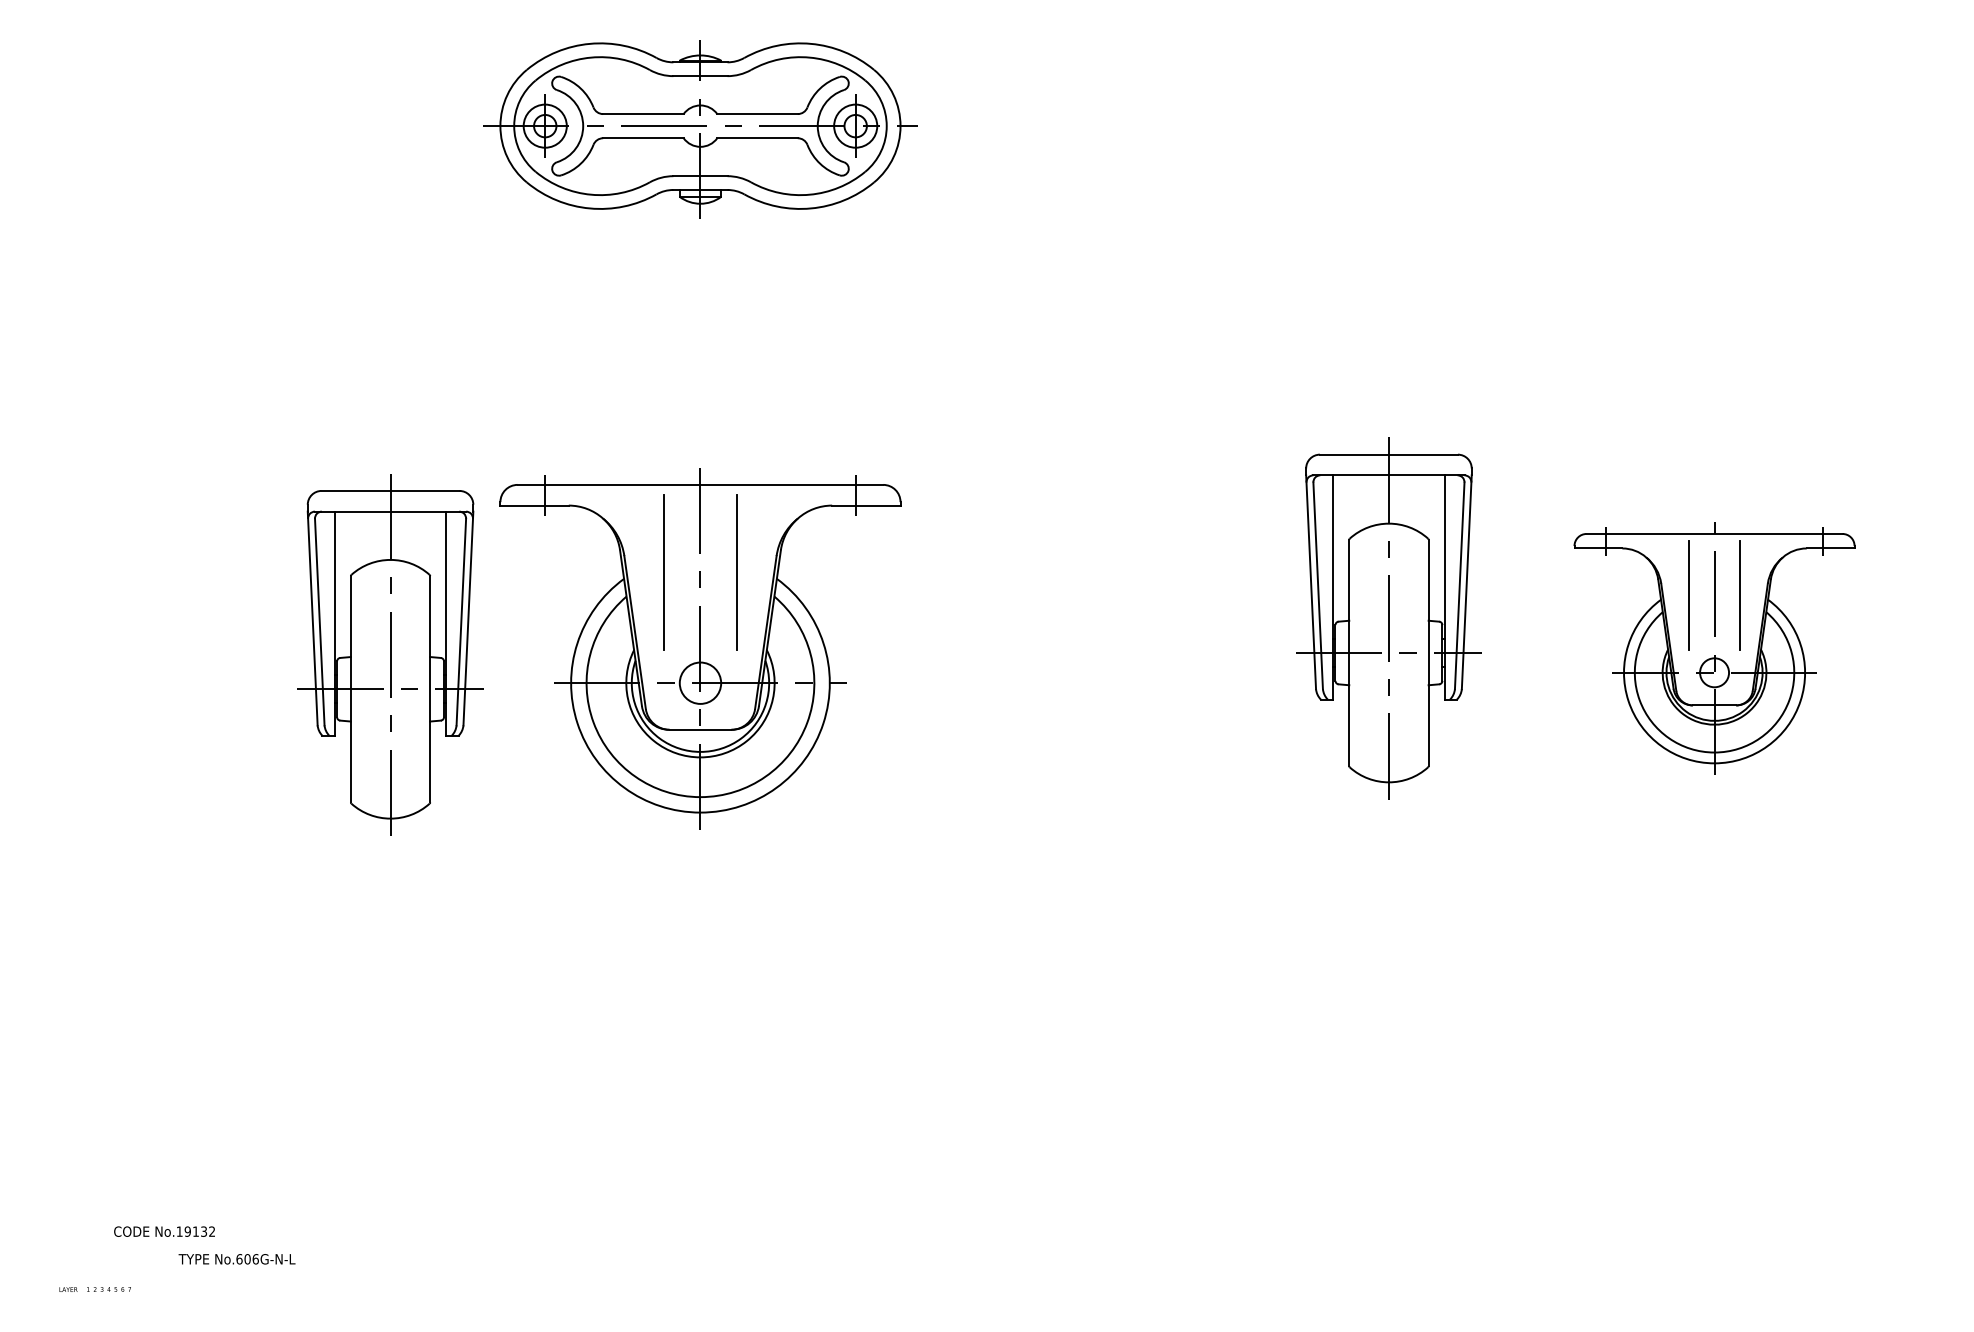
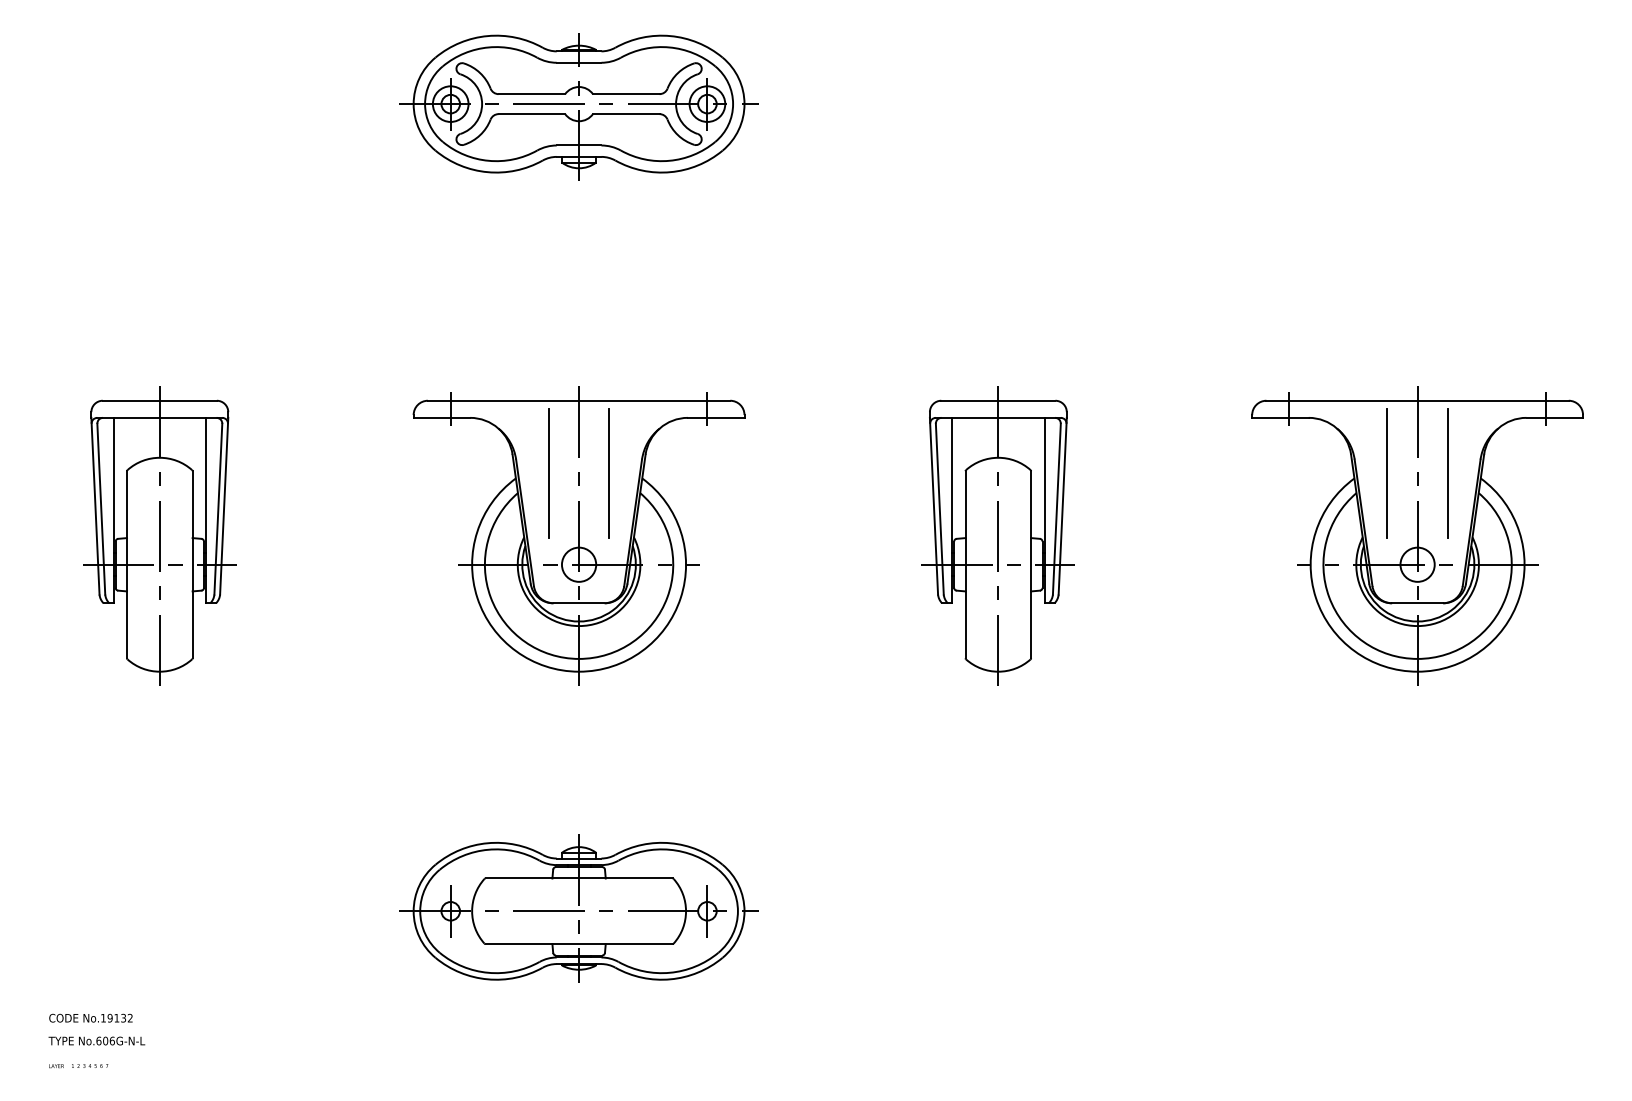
part: (1387, 617) -> (997, 535), moved
part: (1714, 647) -> (1417, 535), size x1.43
part: (390, 653) -> (159, 535), moved
part: (699, 1098) -> (578, 908), added
text: (164, 1230) -> (90, 1017), moved
text: (236, 1258) -> (96, 1040), moved

